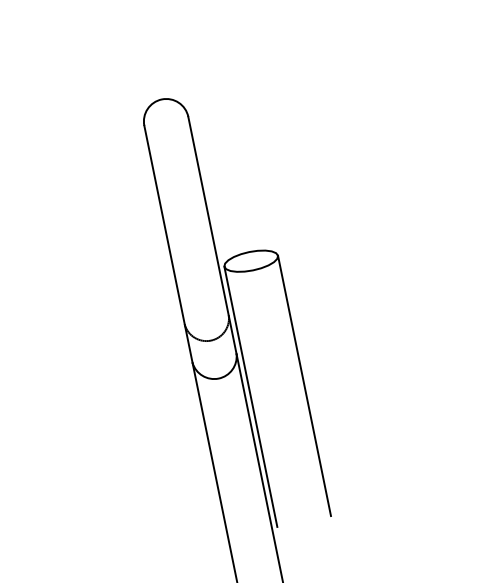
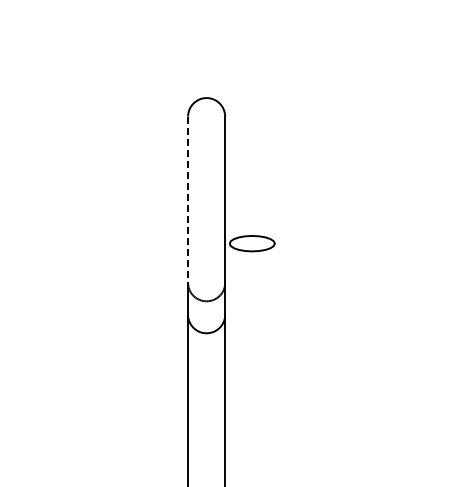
line: (165, 225) -> (188, 200), solid -> dashed
line: (304, 386) -> (274, 353), removed
line: (250, 397) -> (229, 353), removed

